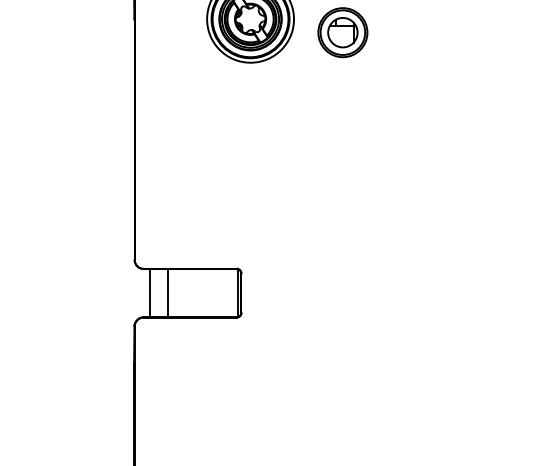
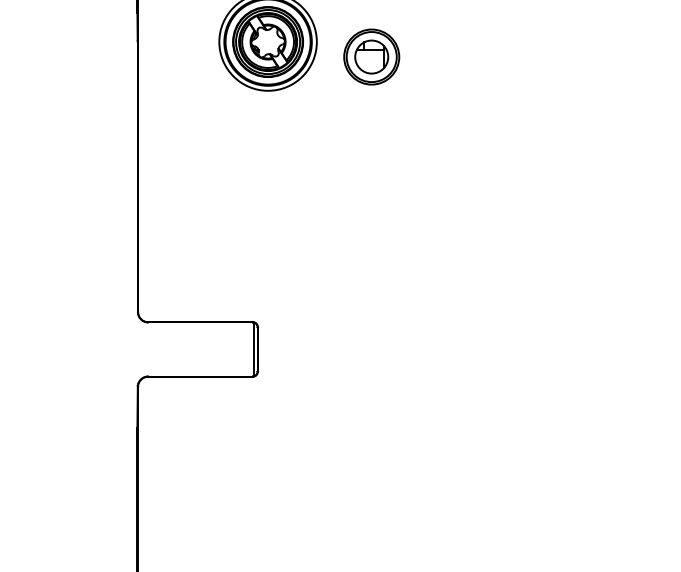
line: (149, 293) -> (154, 349), removed
line: (167, 293) -> (174, 349), removed

